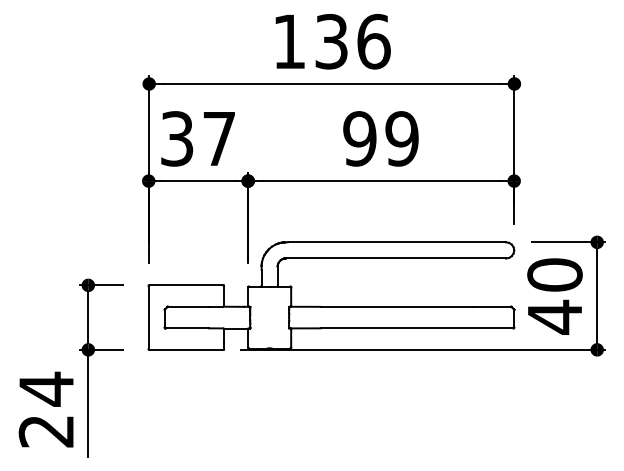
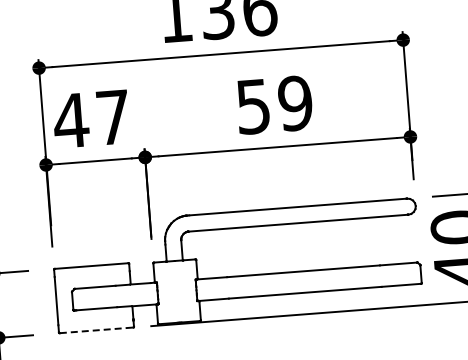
text: (176, 138) -> (70, 120), 37 -> 47
text: (359, 138) -> (252, 106), 99 -> 59
line: (186, 349) -> (96, 330), solid -> dashed

